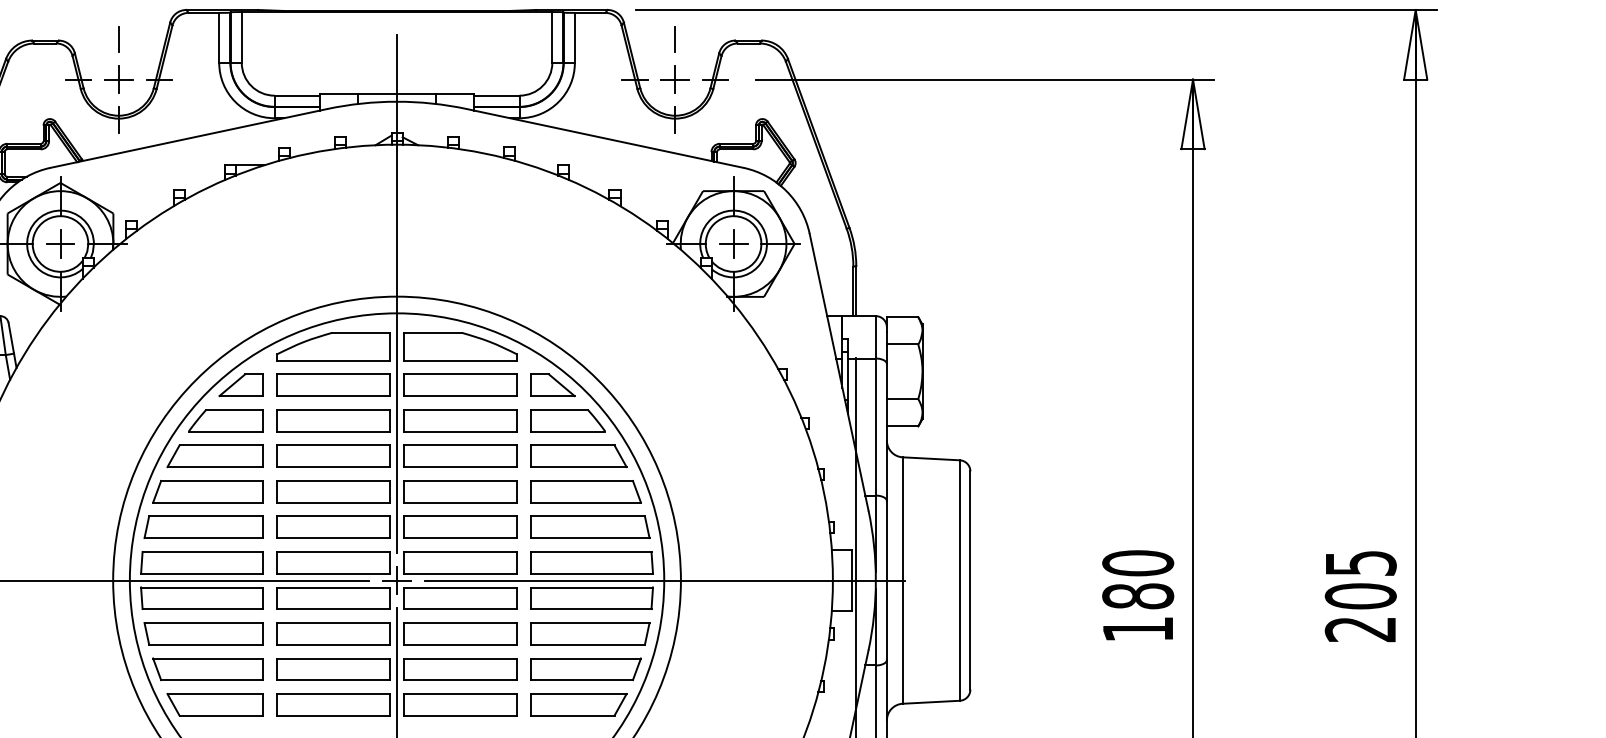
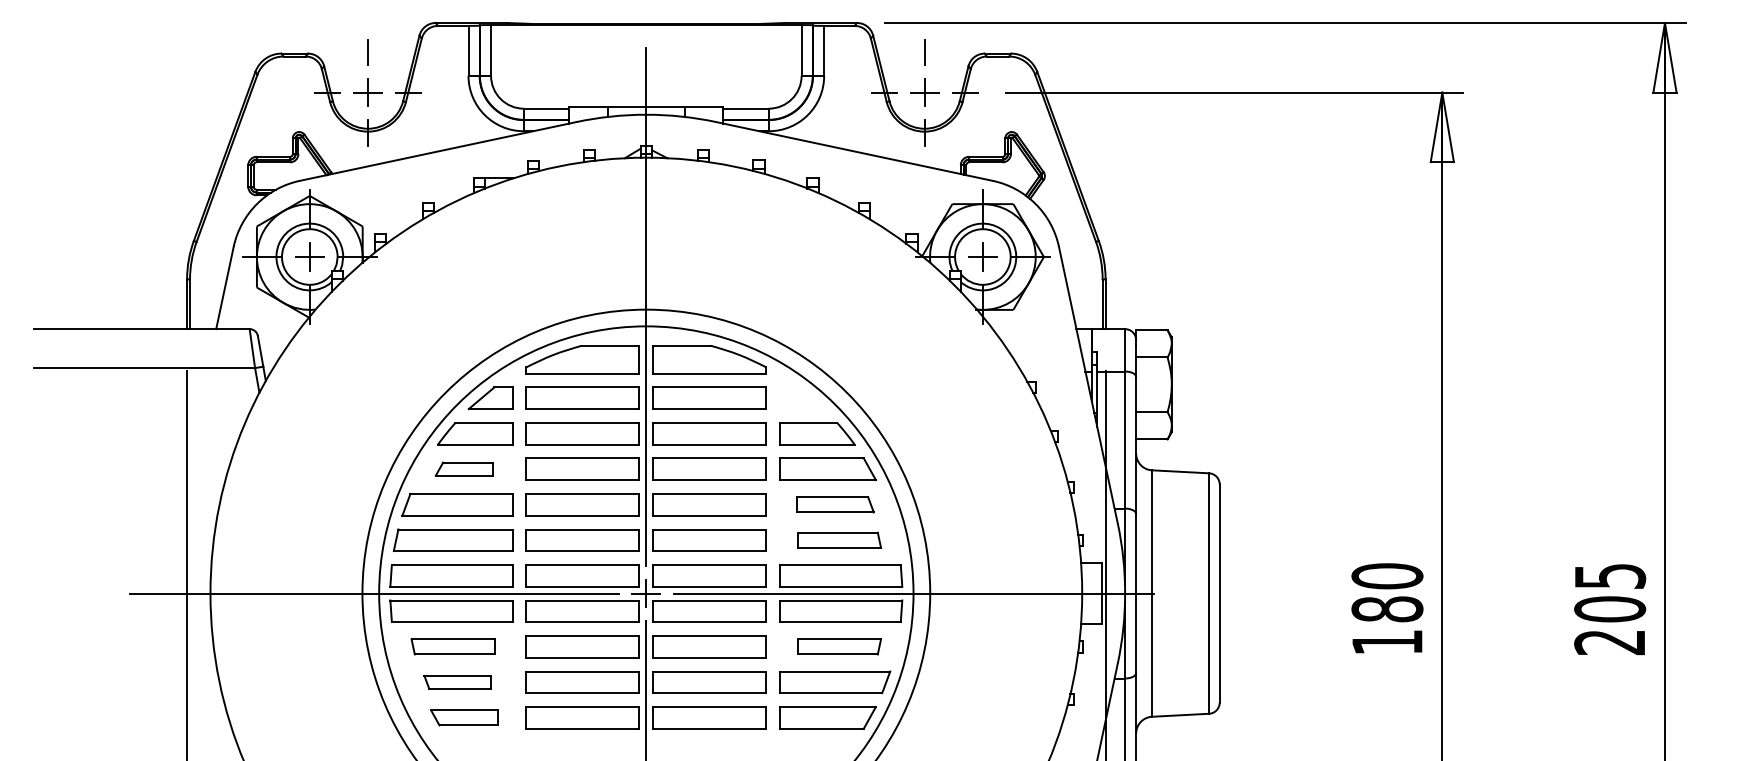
part: (552, 384) -> (801, 397), removed
part: (215, 455) -> (464, 468), size x0.6
part: (586, 491) -> (835, 504), size x0.7
part: (590, 527) -> (839, 540), size x0.7
part: (203, 633) -> (452, 646), size x0.7
part: (590, 633) -> (839, 646), size x0.7
part: (208, 669) -> (457, 682), size x0.6
part: (215, 704) -> (464, 717), size x0.7

